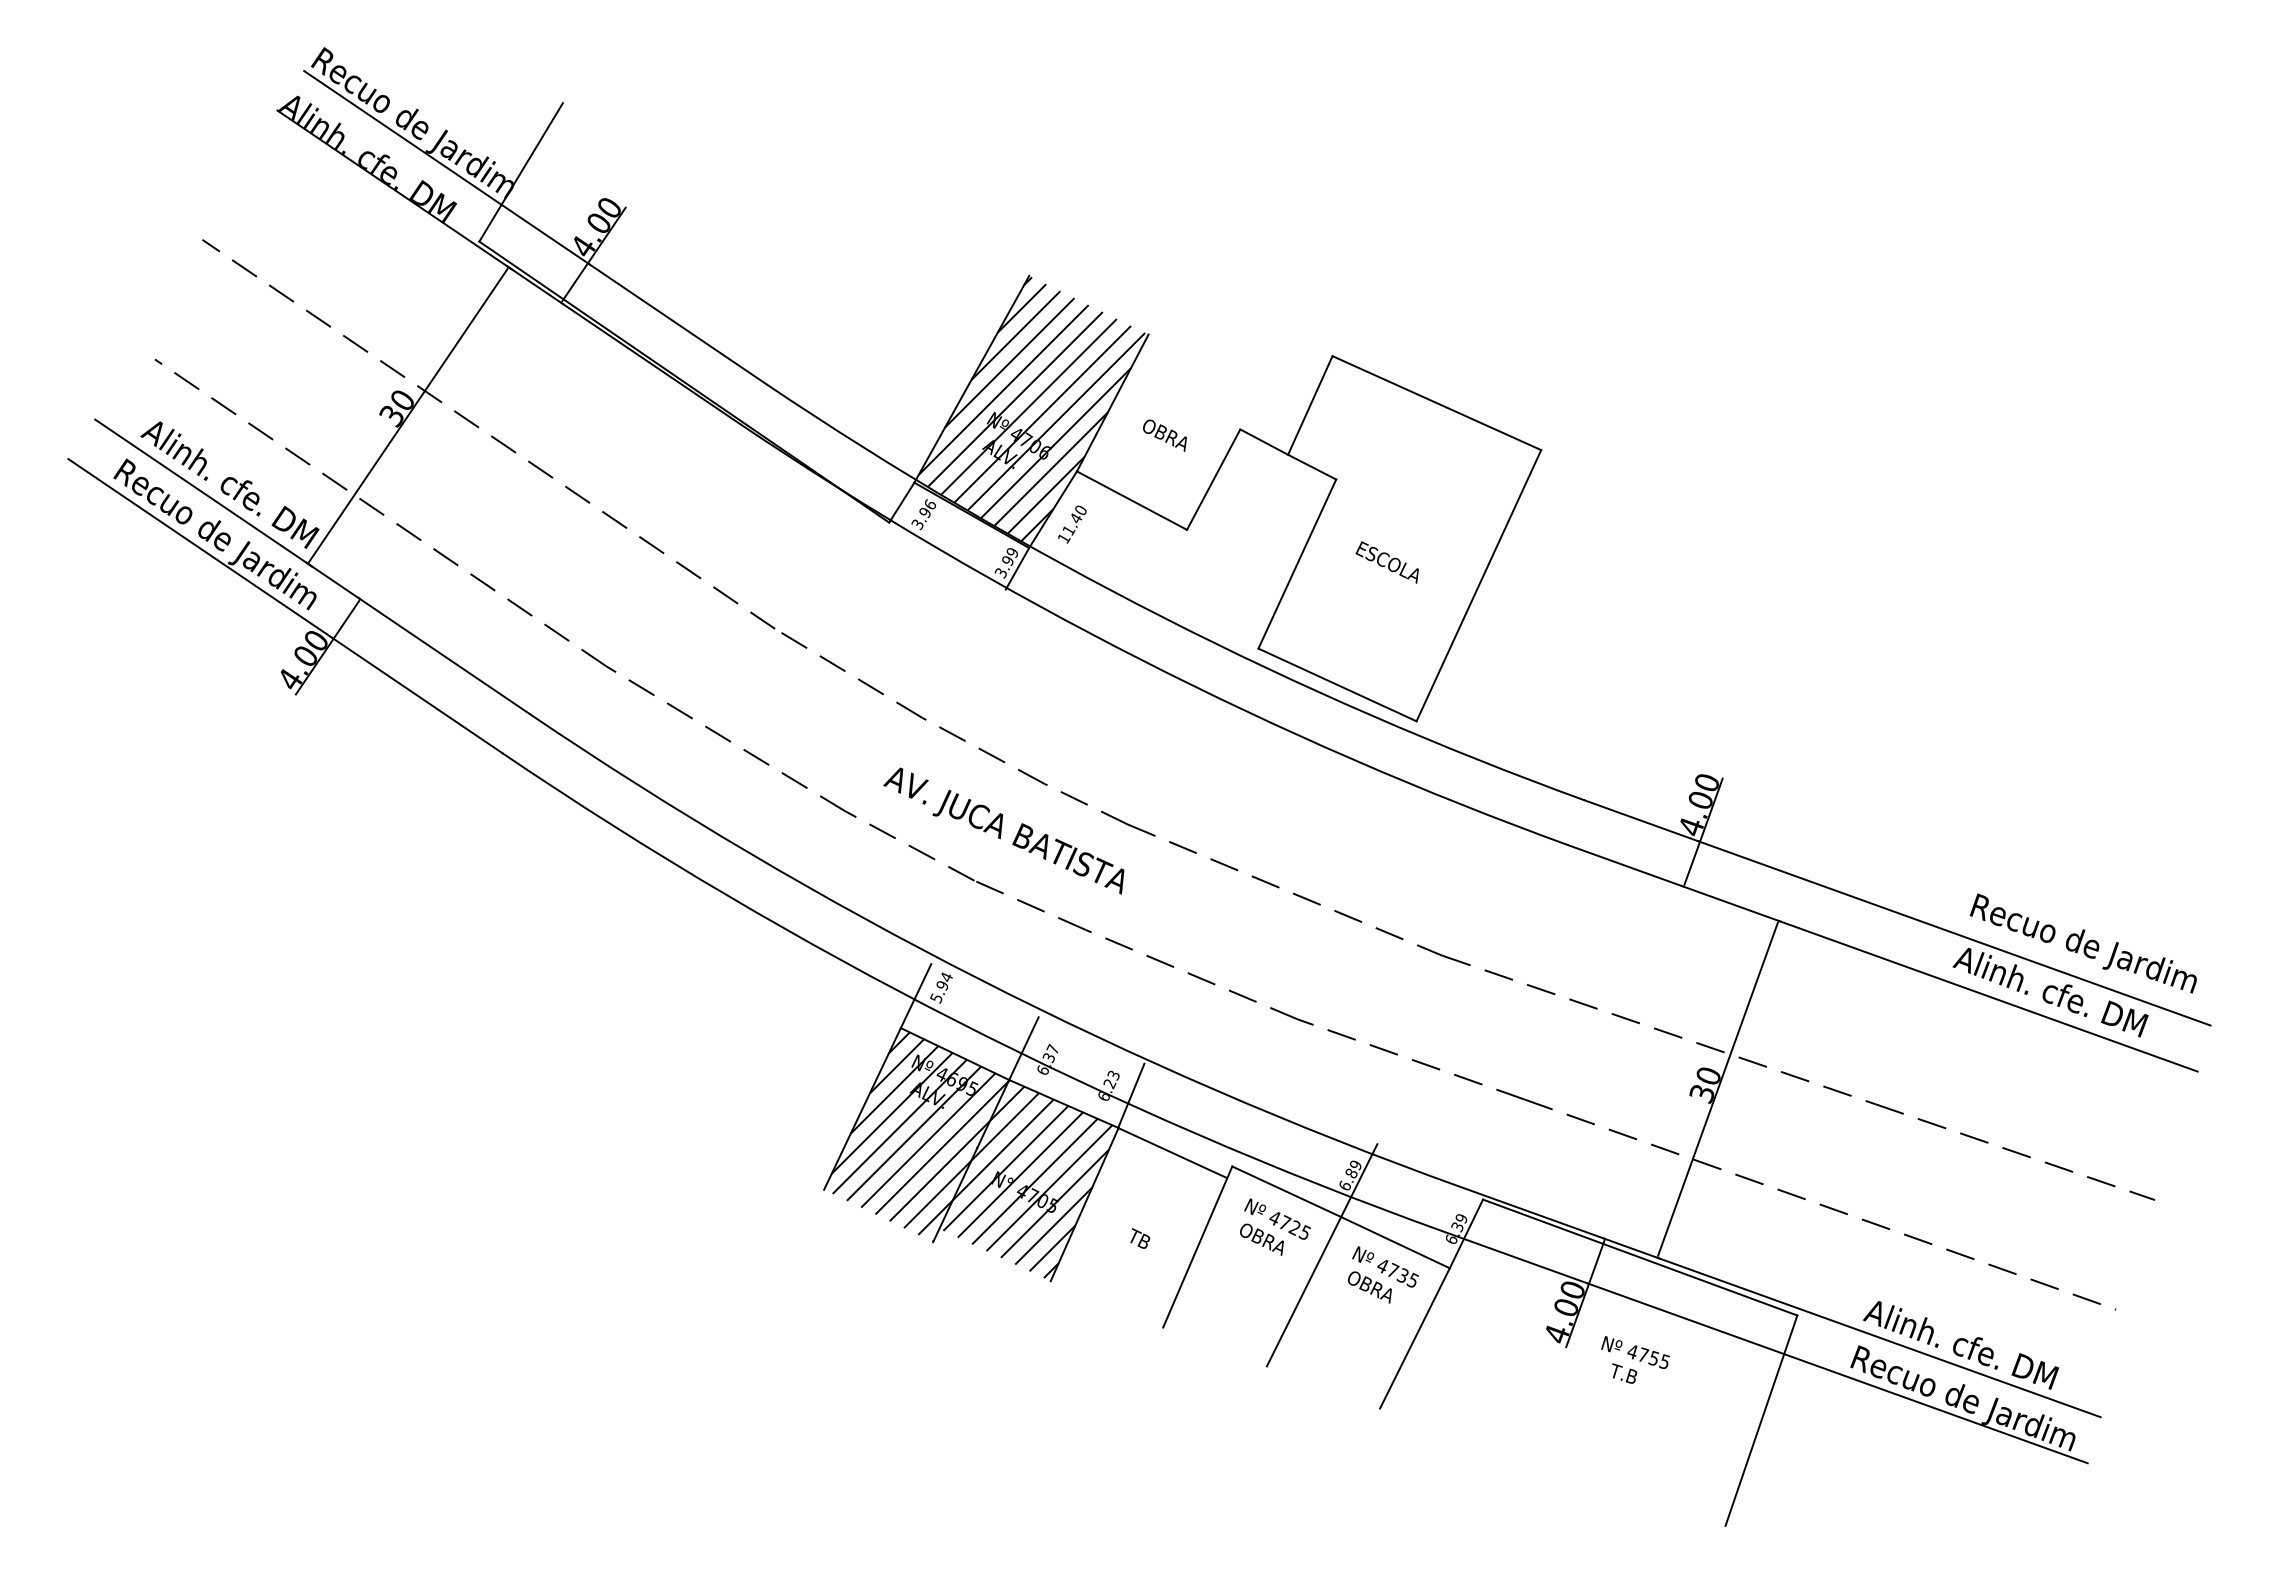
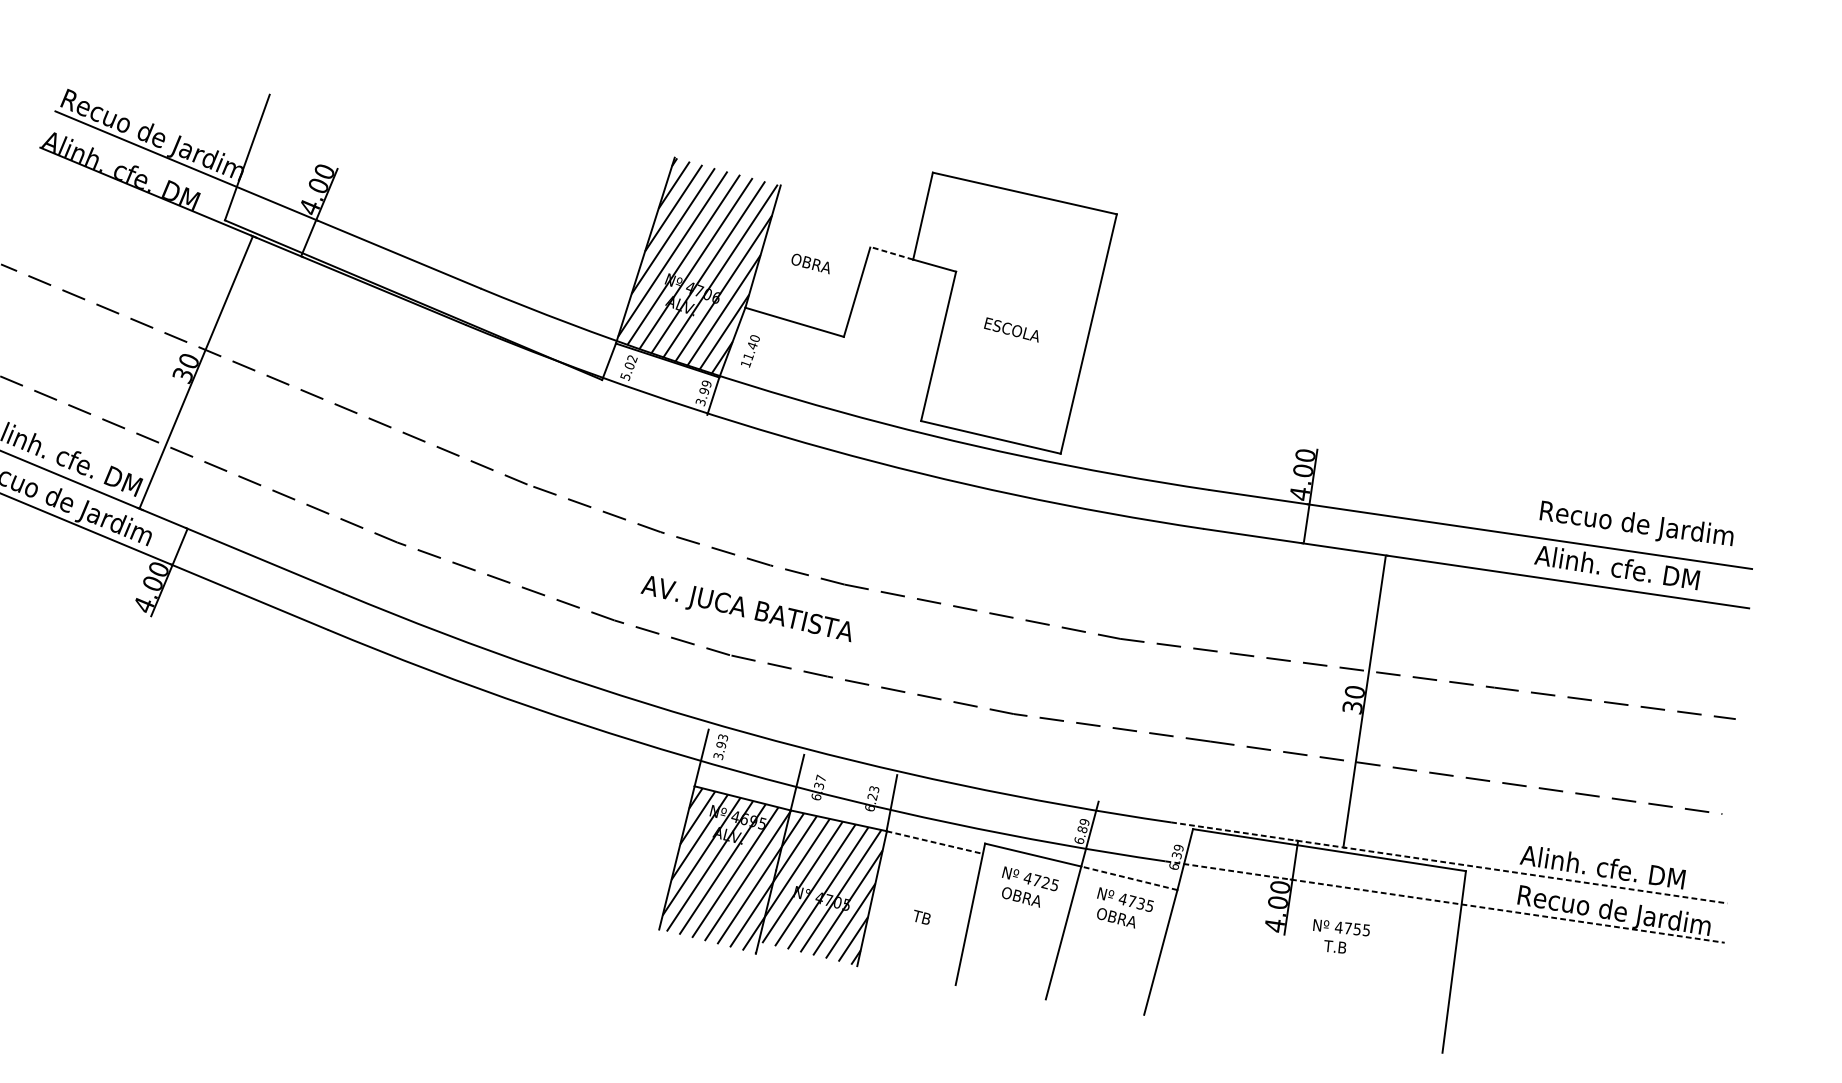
line: (1263, 441) -> (891, 252), solid -> dashed
text: (923, 512) -> (628, 366), 3.96 -> 5.02
text: (941, 986) -> (720, 746), 5.94 -> 3.93
line: (1172, 1152) -> (934, 842), solid -> dashed
line: (1395, 1242) -> (1129, 878), solid -> dashed
line: (1780, 1301) -> (1450, 862), solid -> dashed
line: (1765, 1347) -> (1445, 902), solid -> dashed

